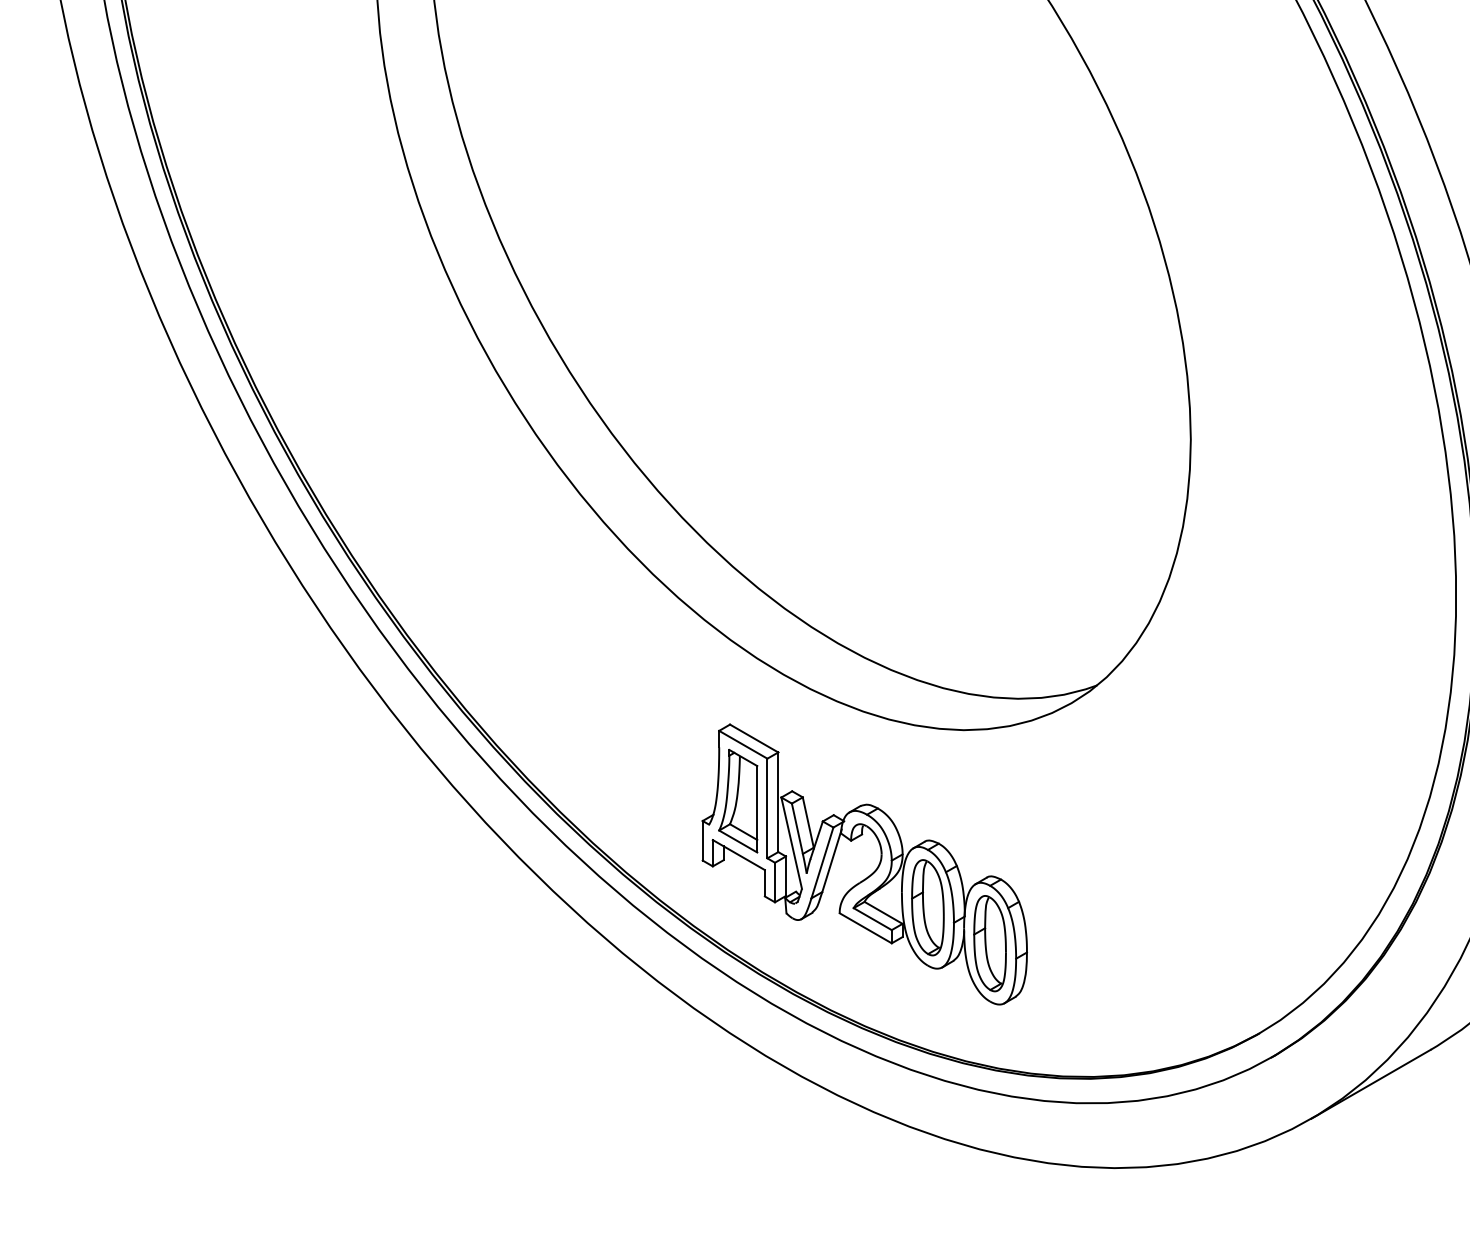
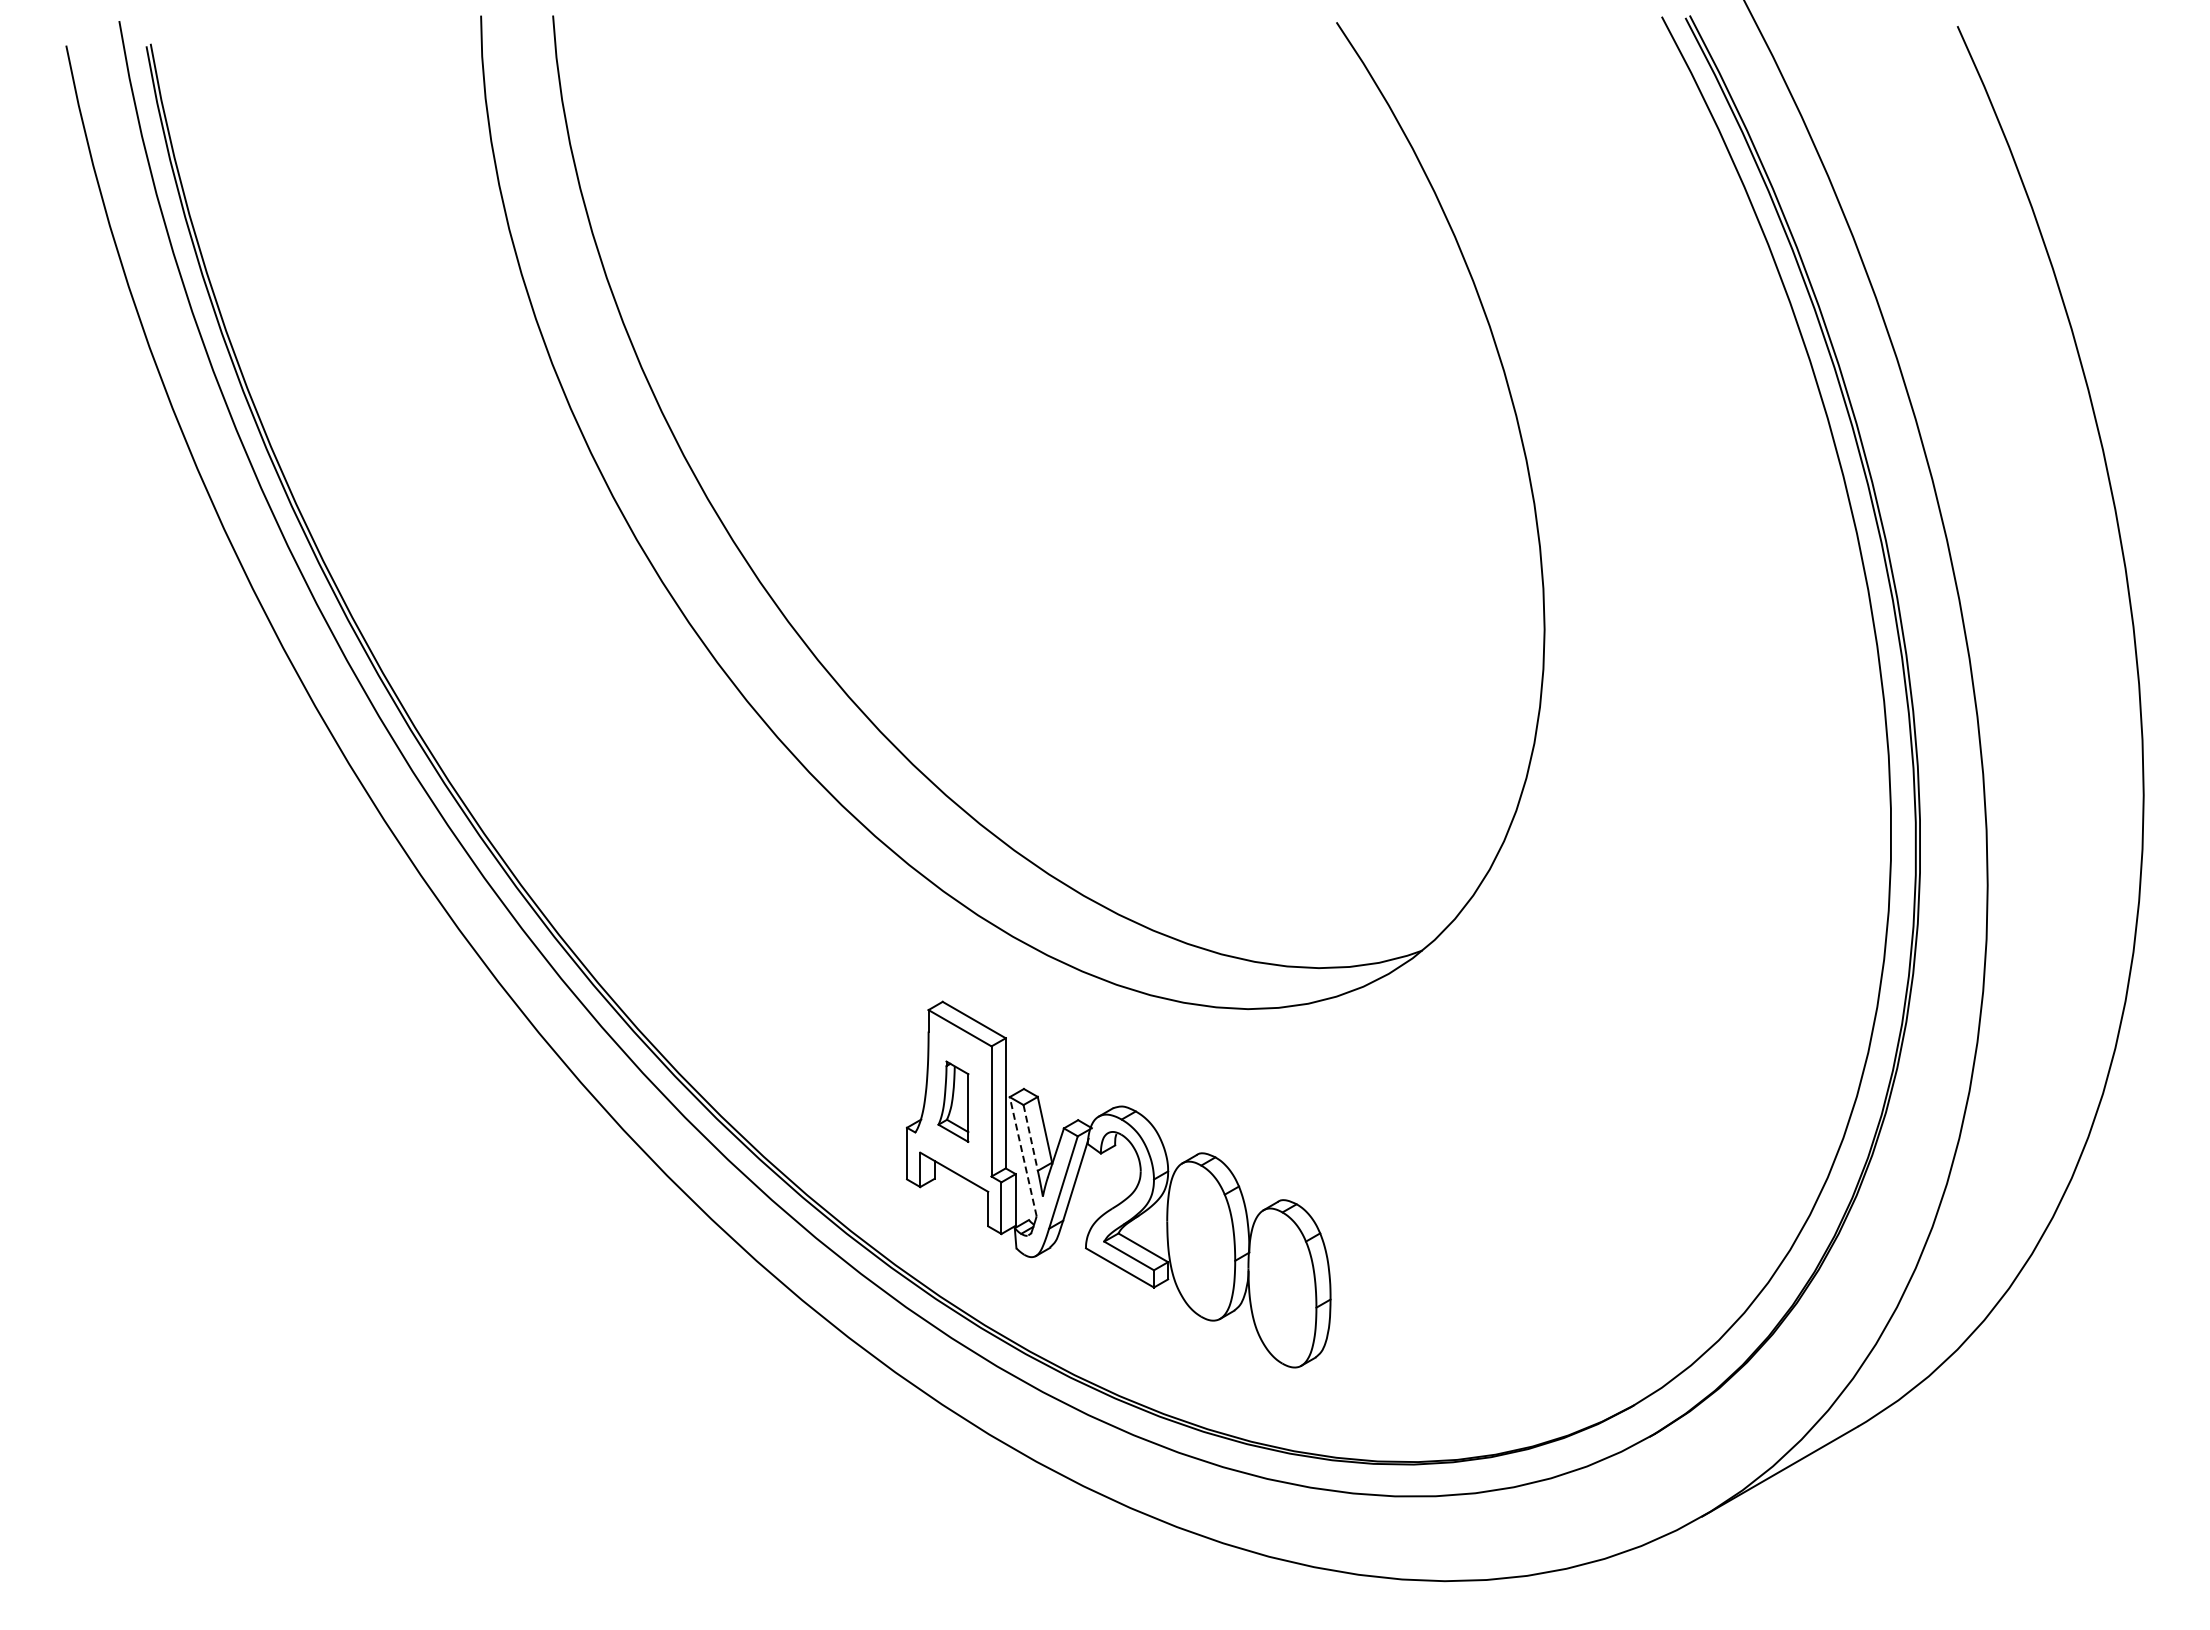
part: (738, 800) -> (953, 1101), size x0.6
line: (797, 828) -> (1030, 1137), solid -> dashed
line: (791, 842) -> (1023, 1156), solid -> dashed
part: (927, 907) -> (1200, 1240), removed
part: (990, 943) -> (1282, 1287), removed

